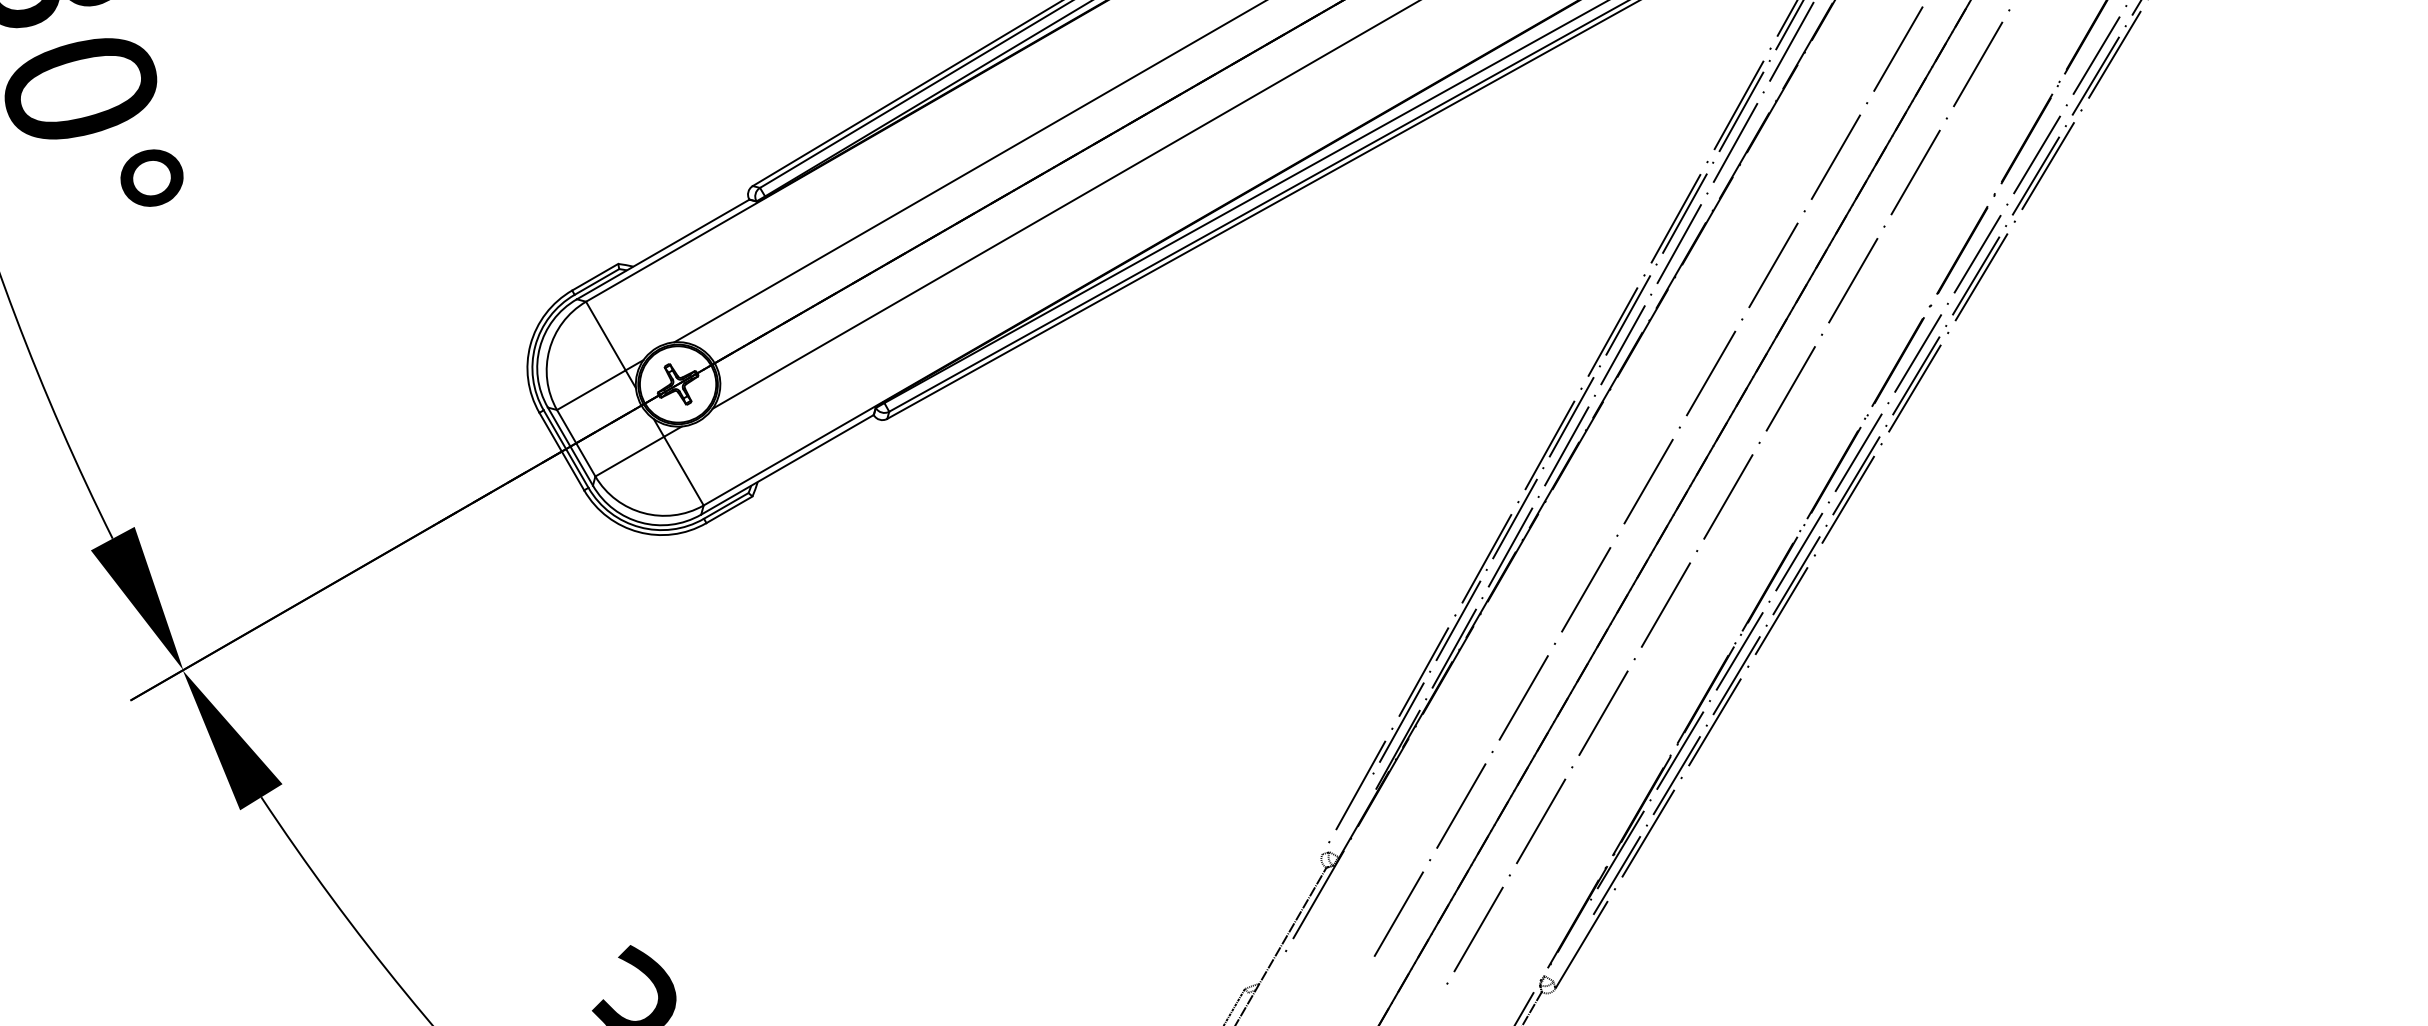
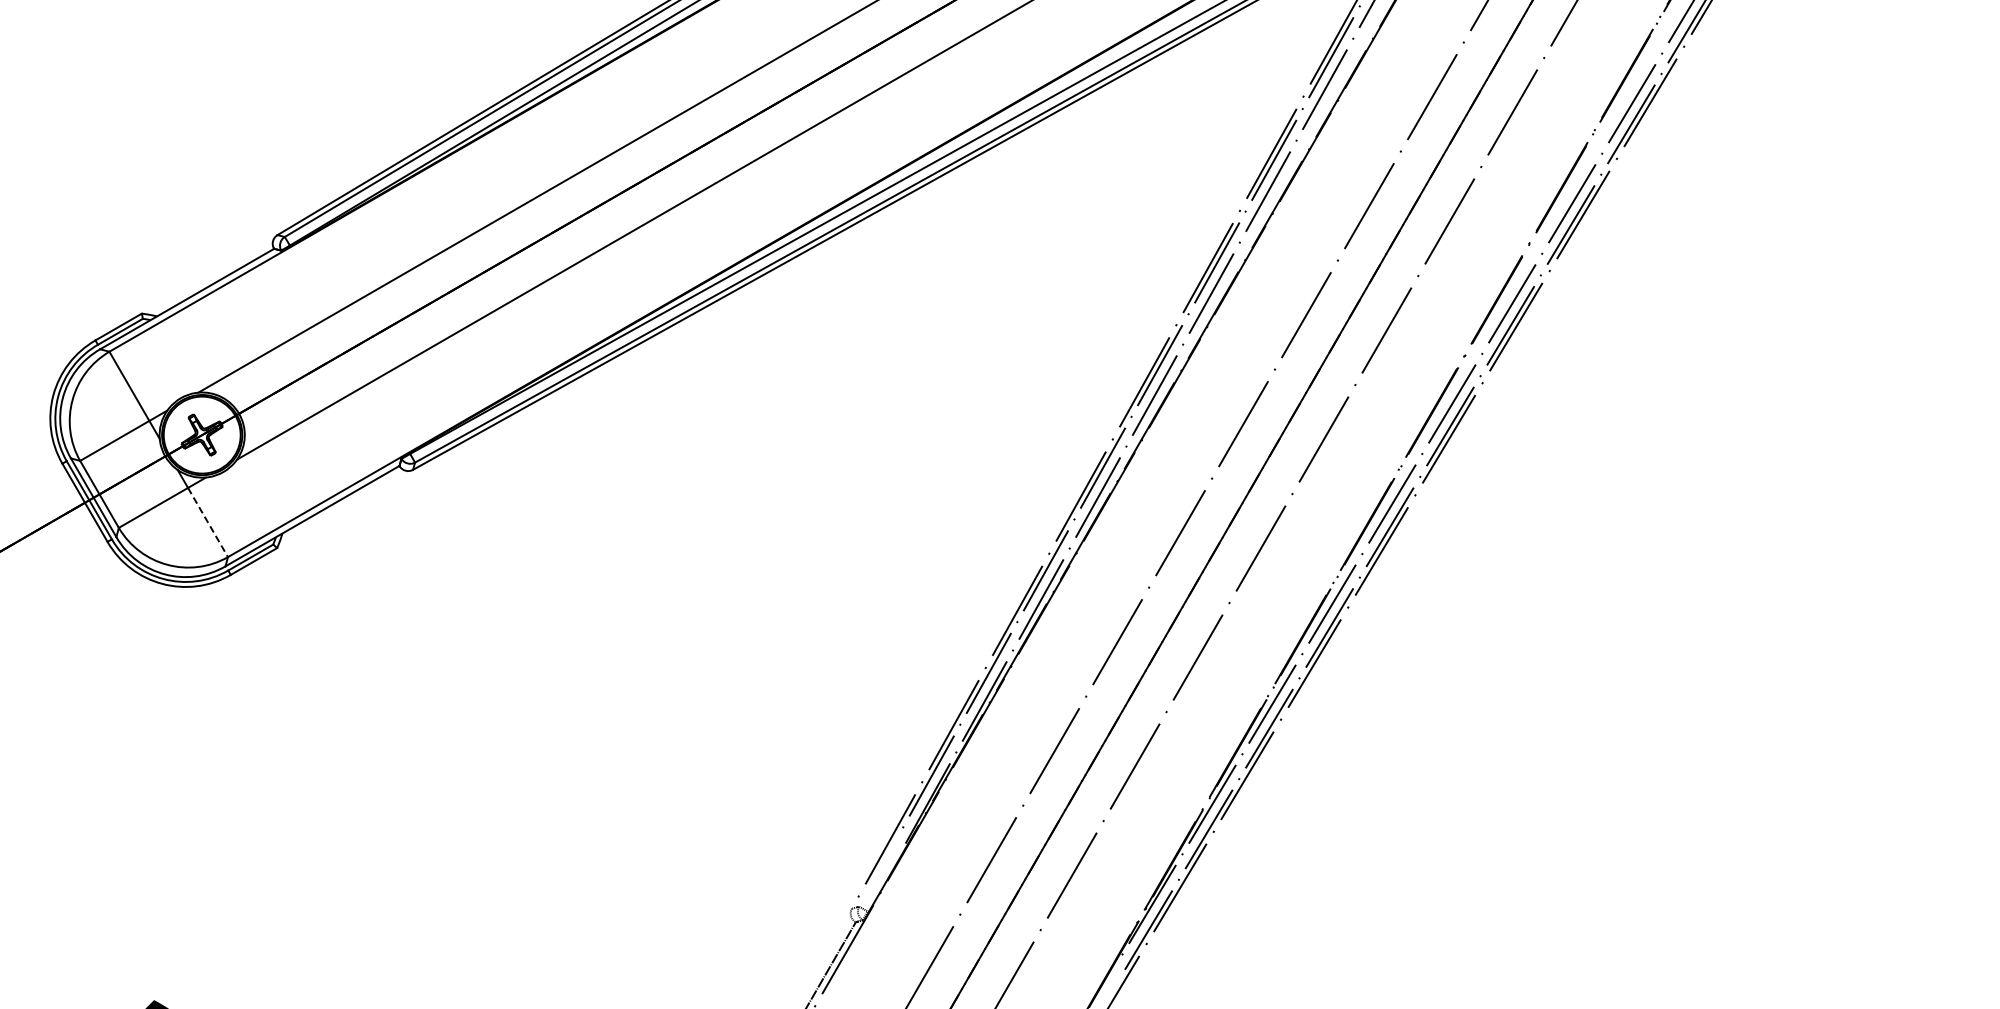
line: (683, 471) -> (207, 522), solid -> dashed

